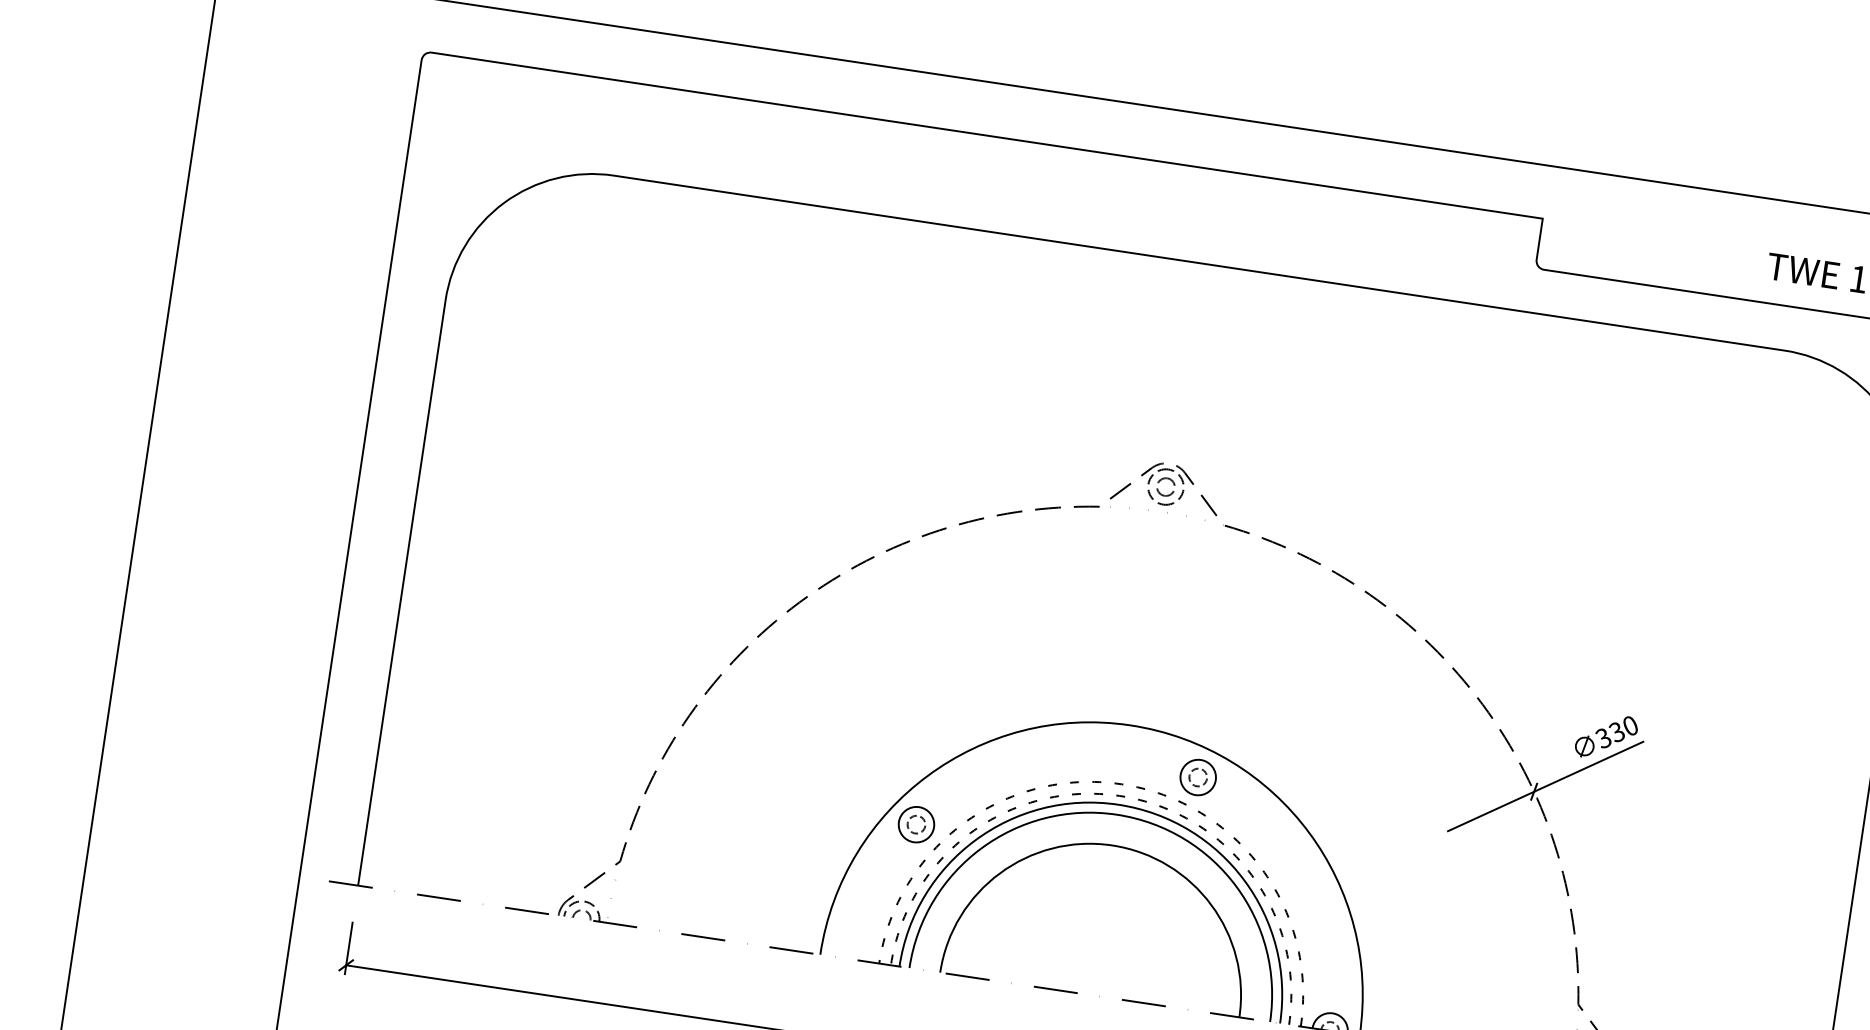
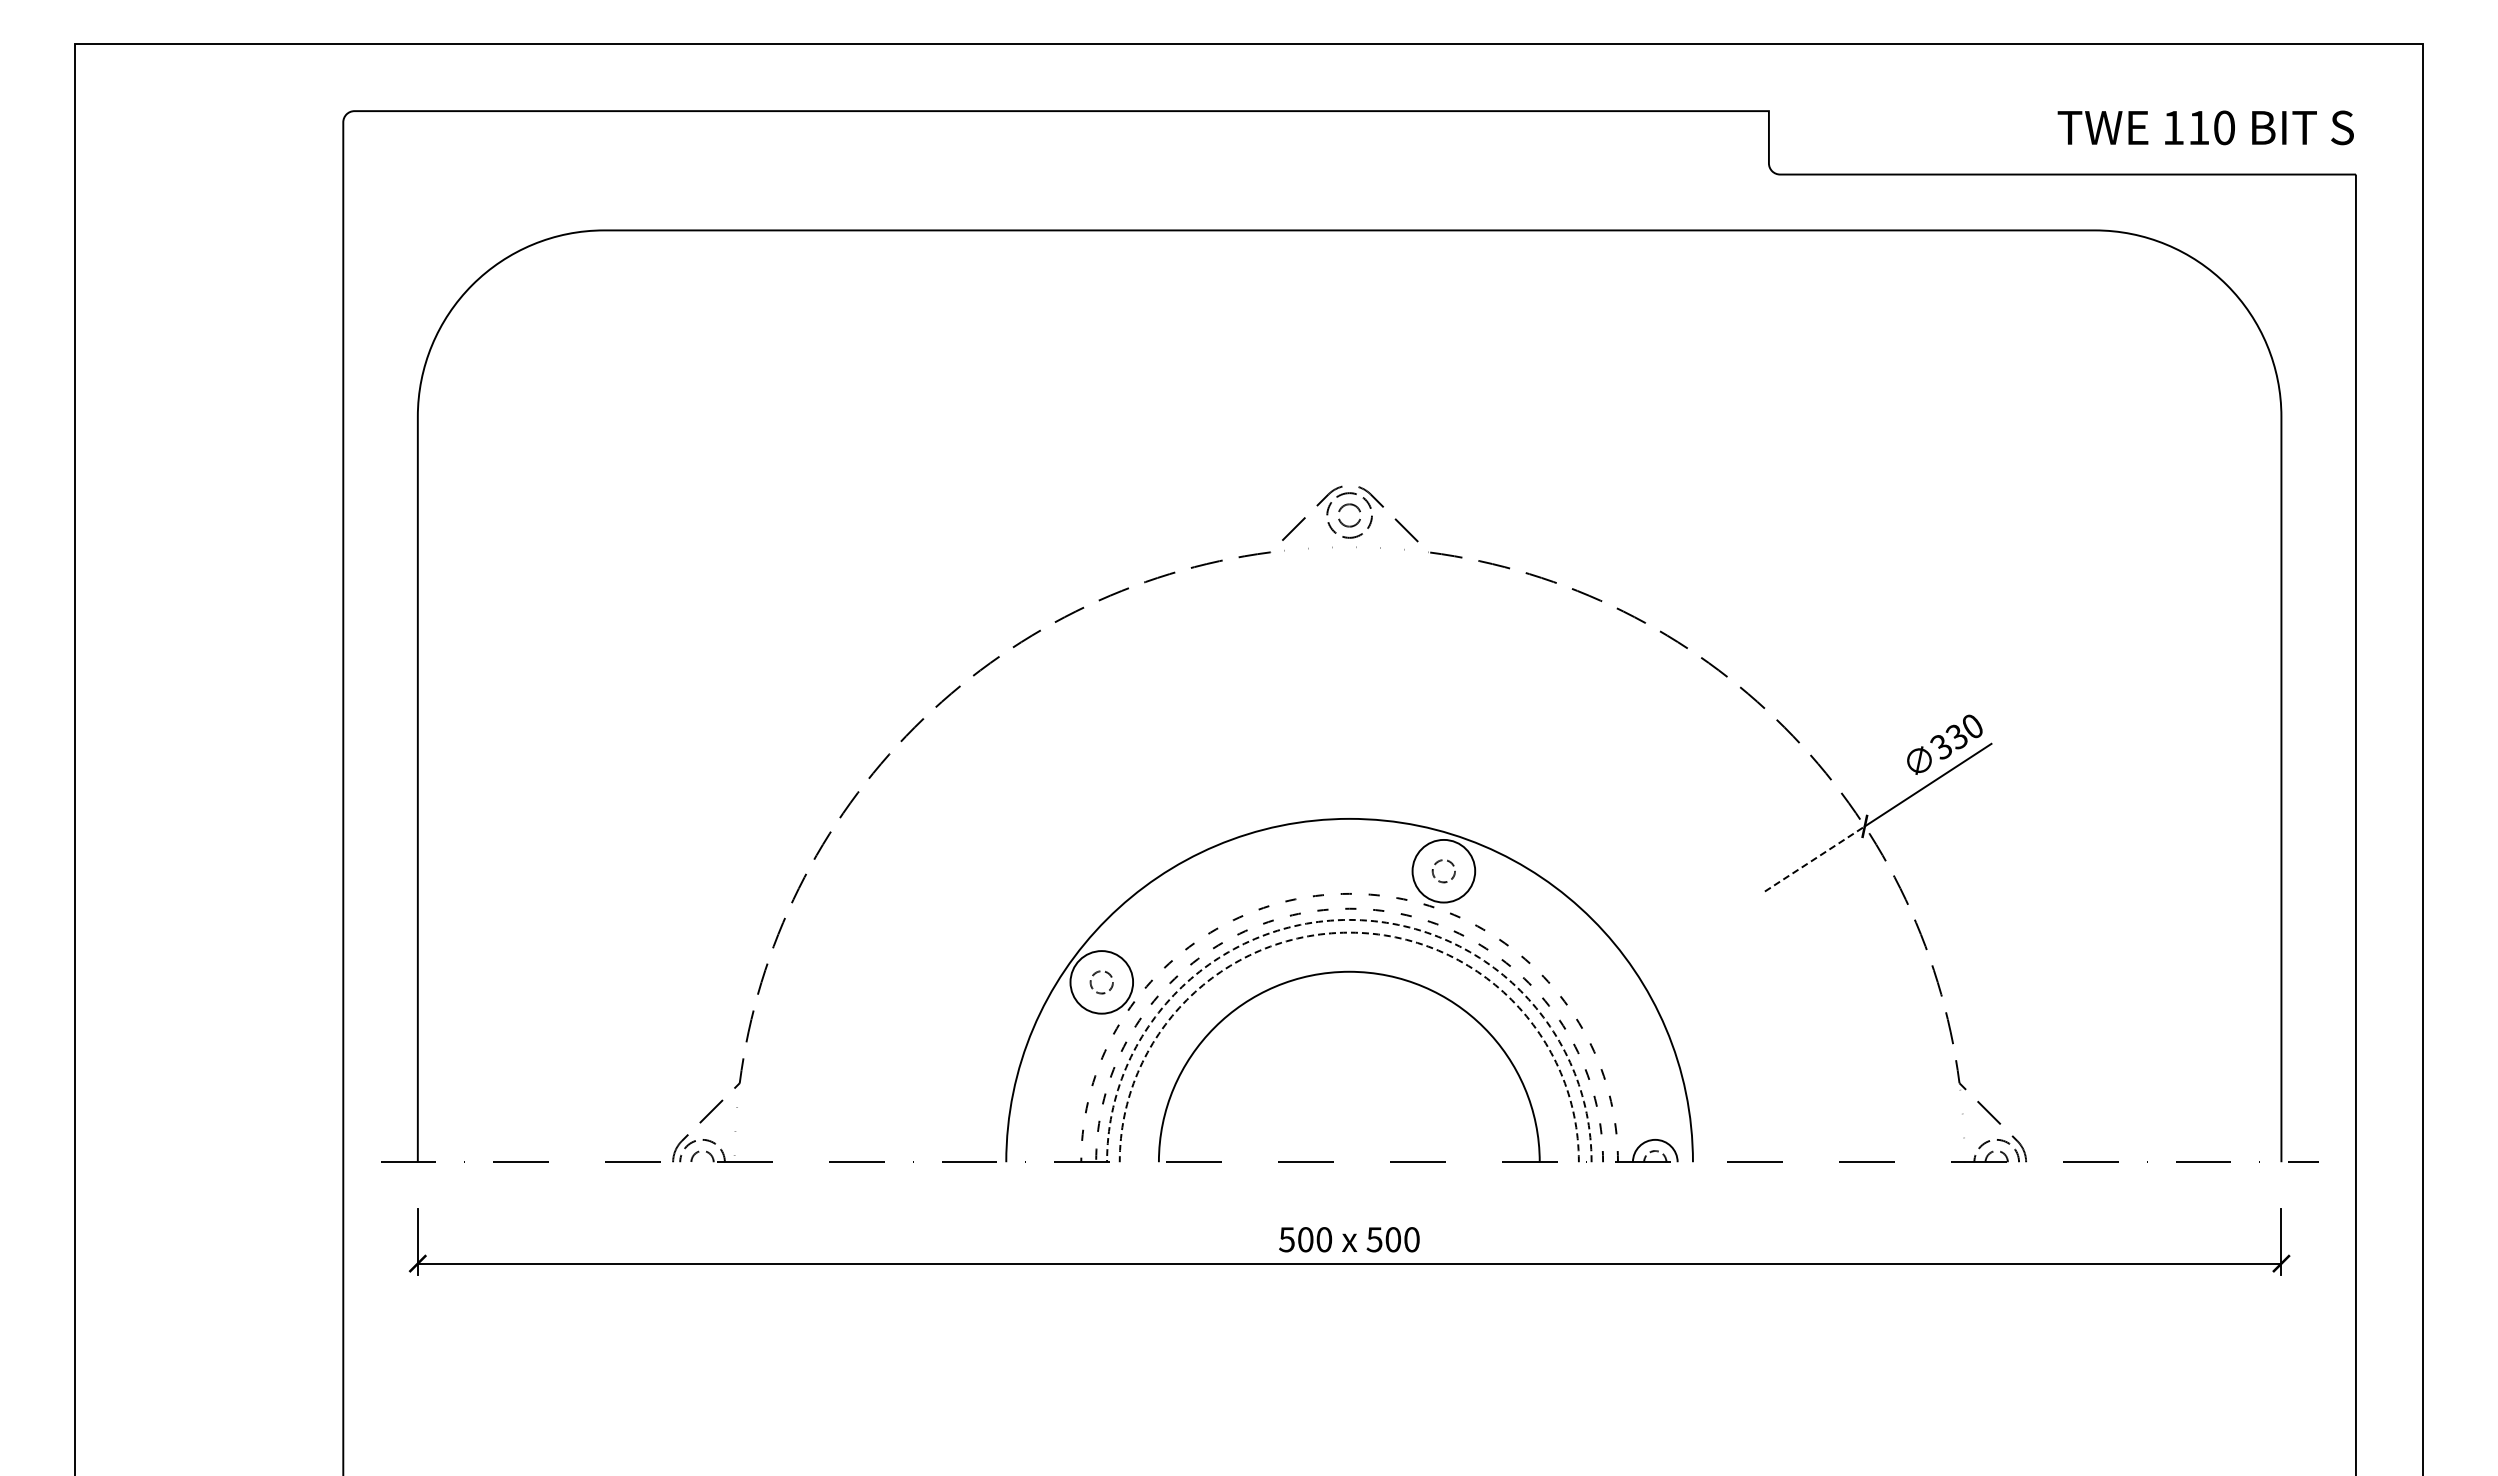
circle: (1198, 776) -> (1443, 870), size x1.4
arc: (1118, 804) -> (1349, 919), solid -> dashed
line: (1490, 811) -> (1814, 858), solid -> dashed
arc: (1116, 814) -> (1349, 932), solid -> dashed
circle: (916, 824) -> (1101, 982), size x1.4

